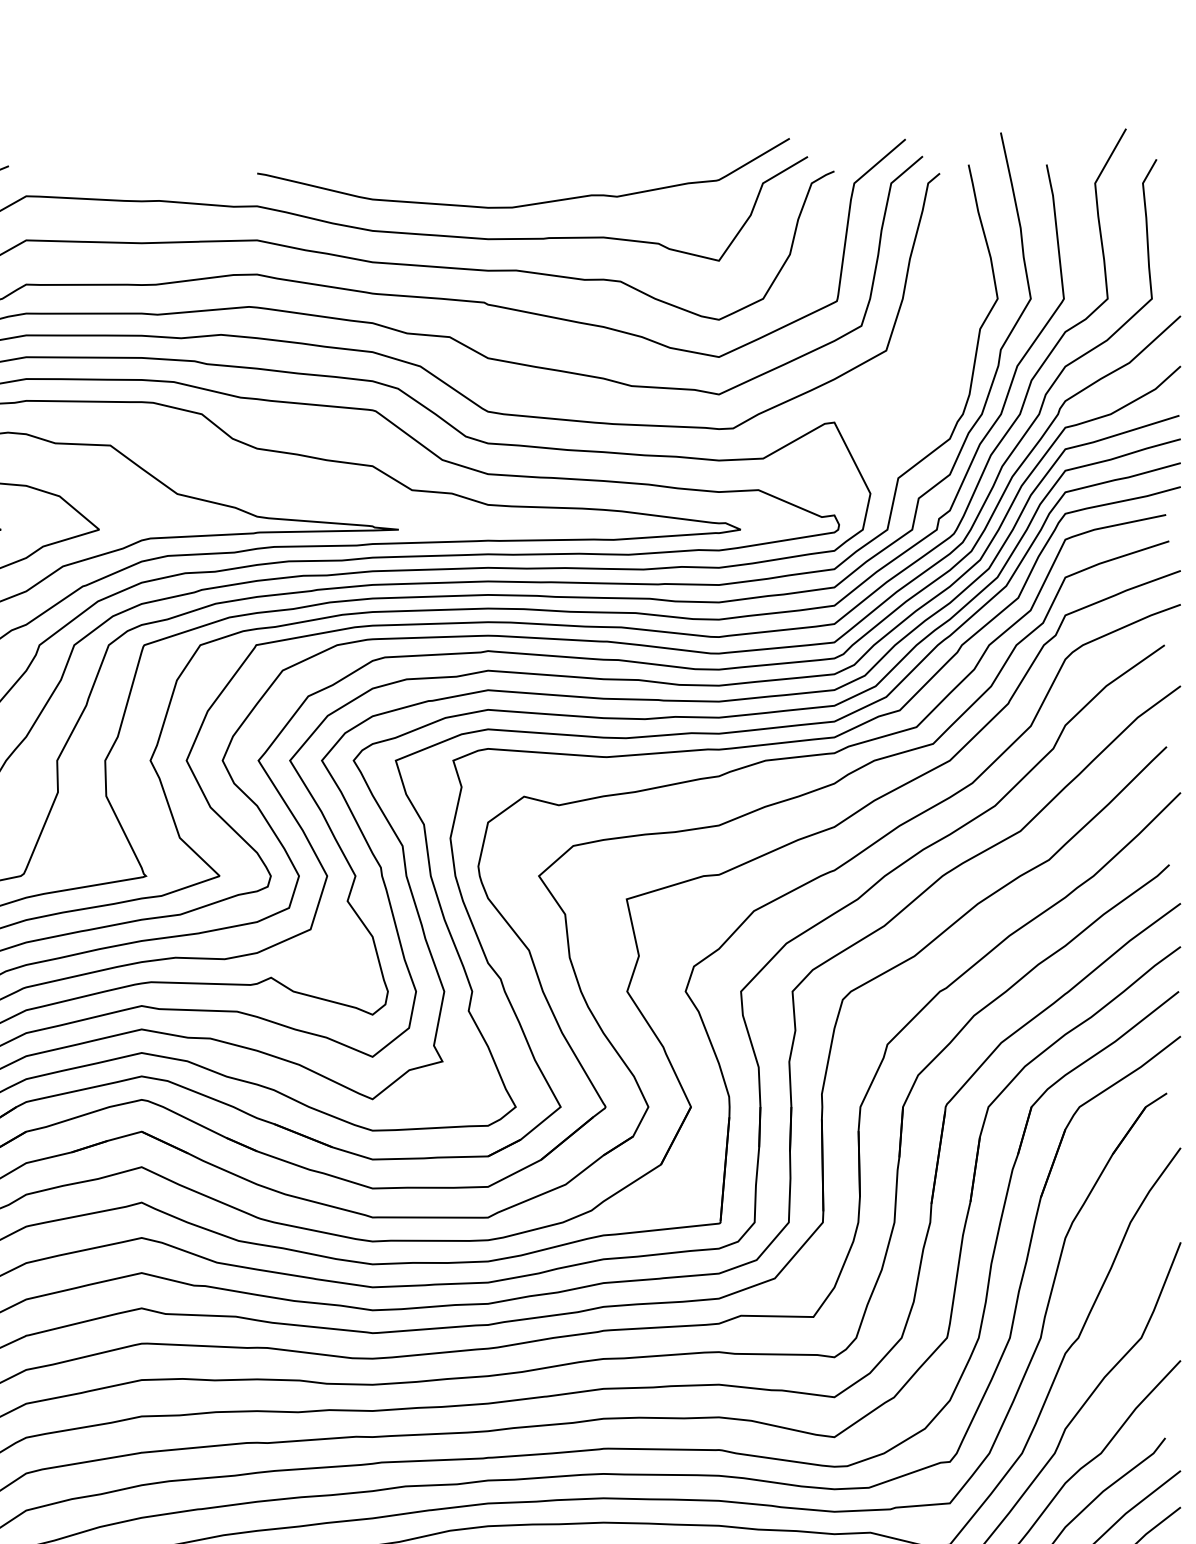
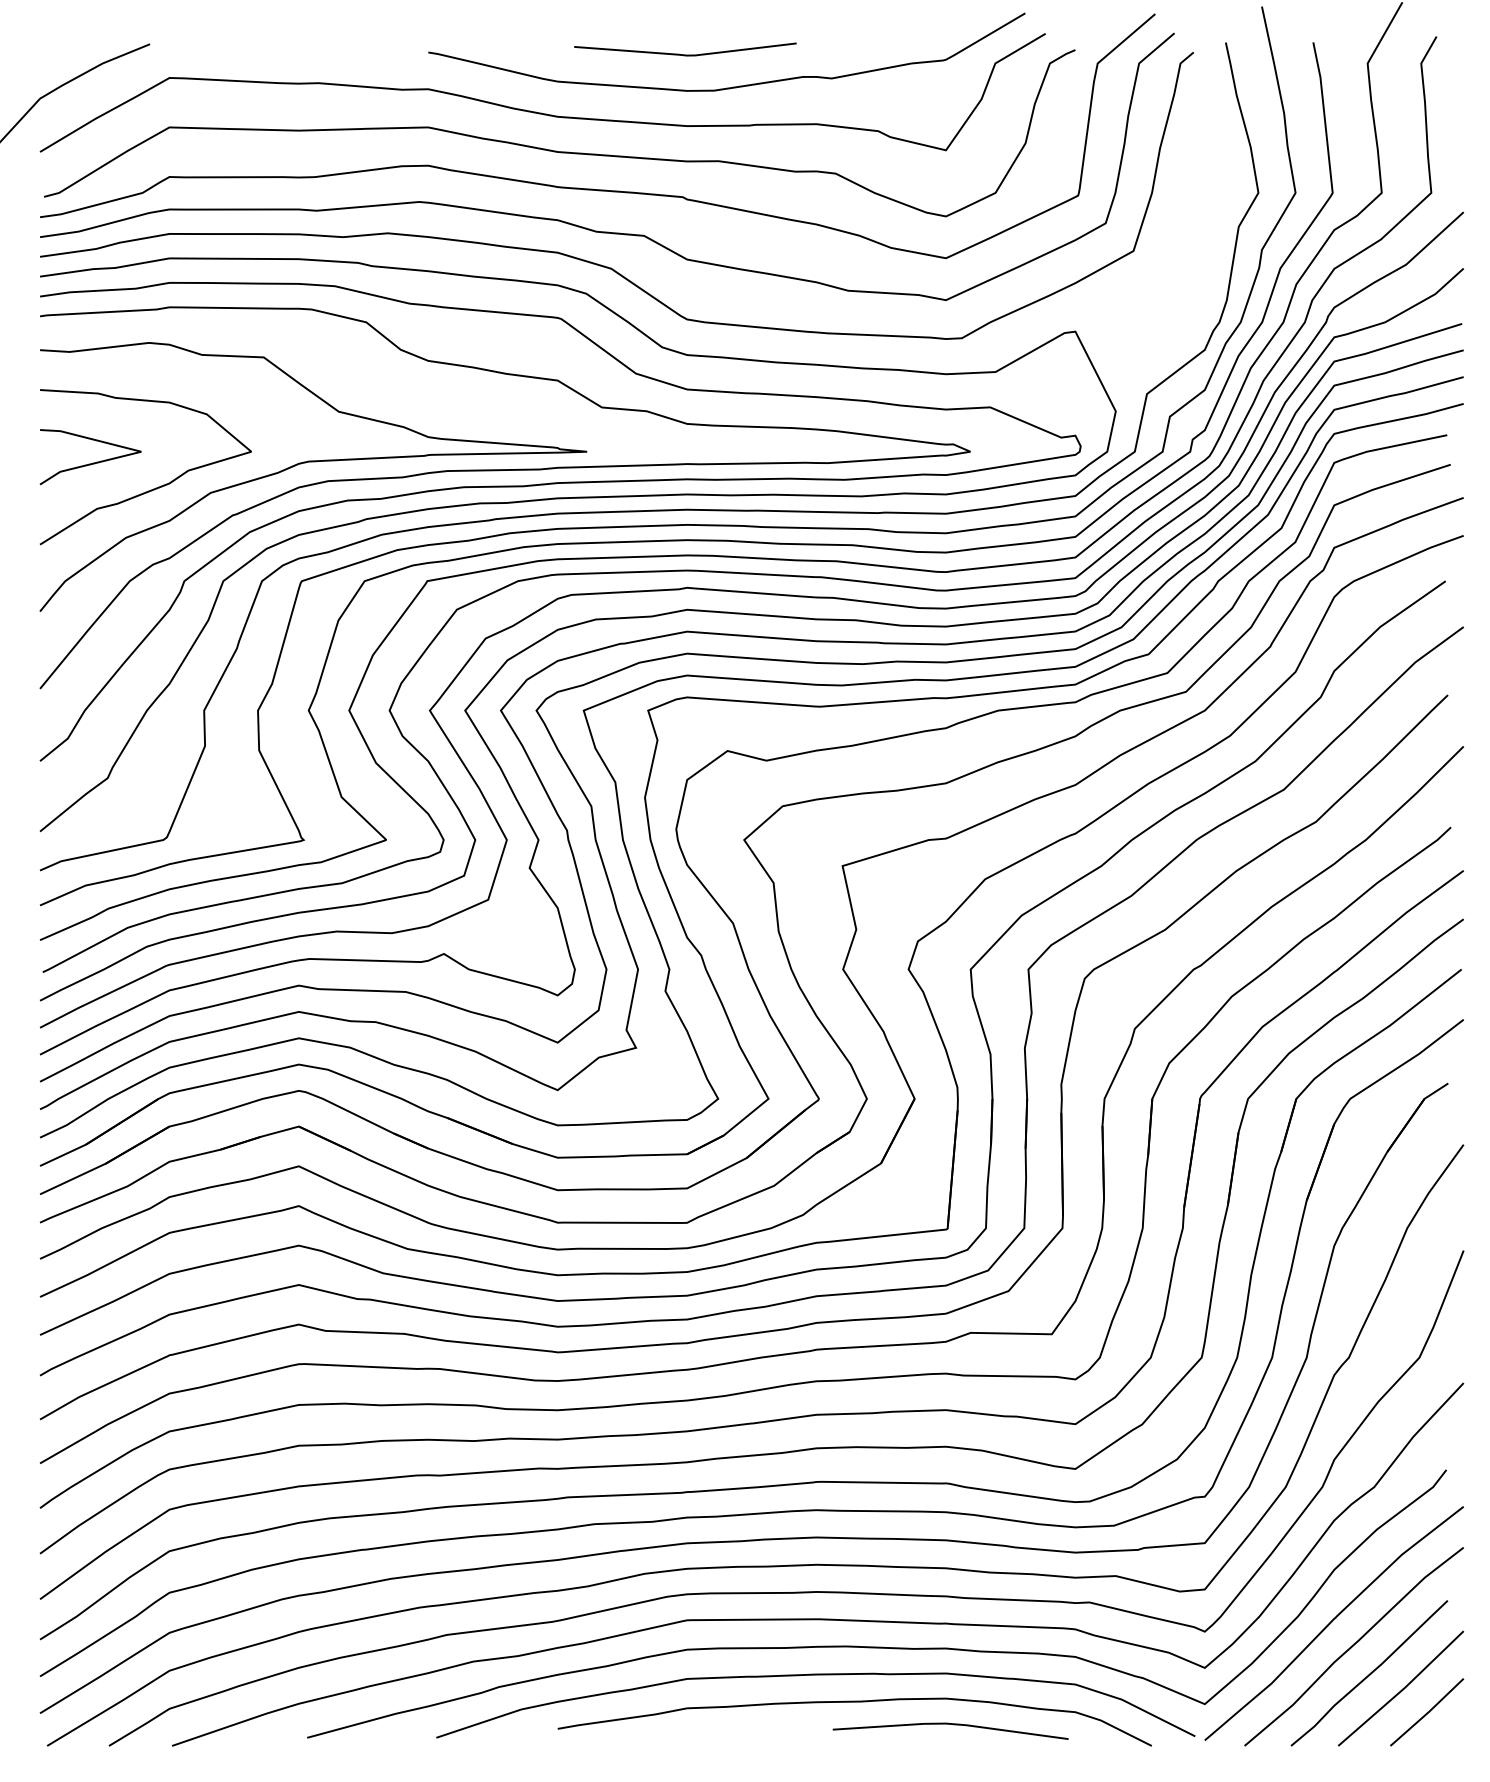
line: (486, 175) -> (685, 54), added

